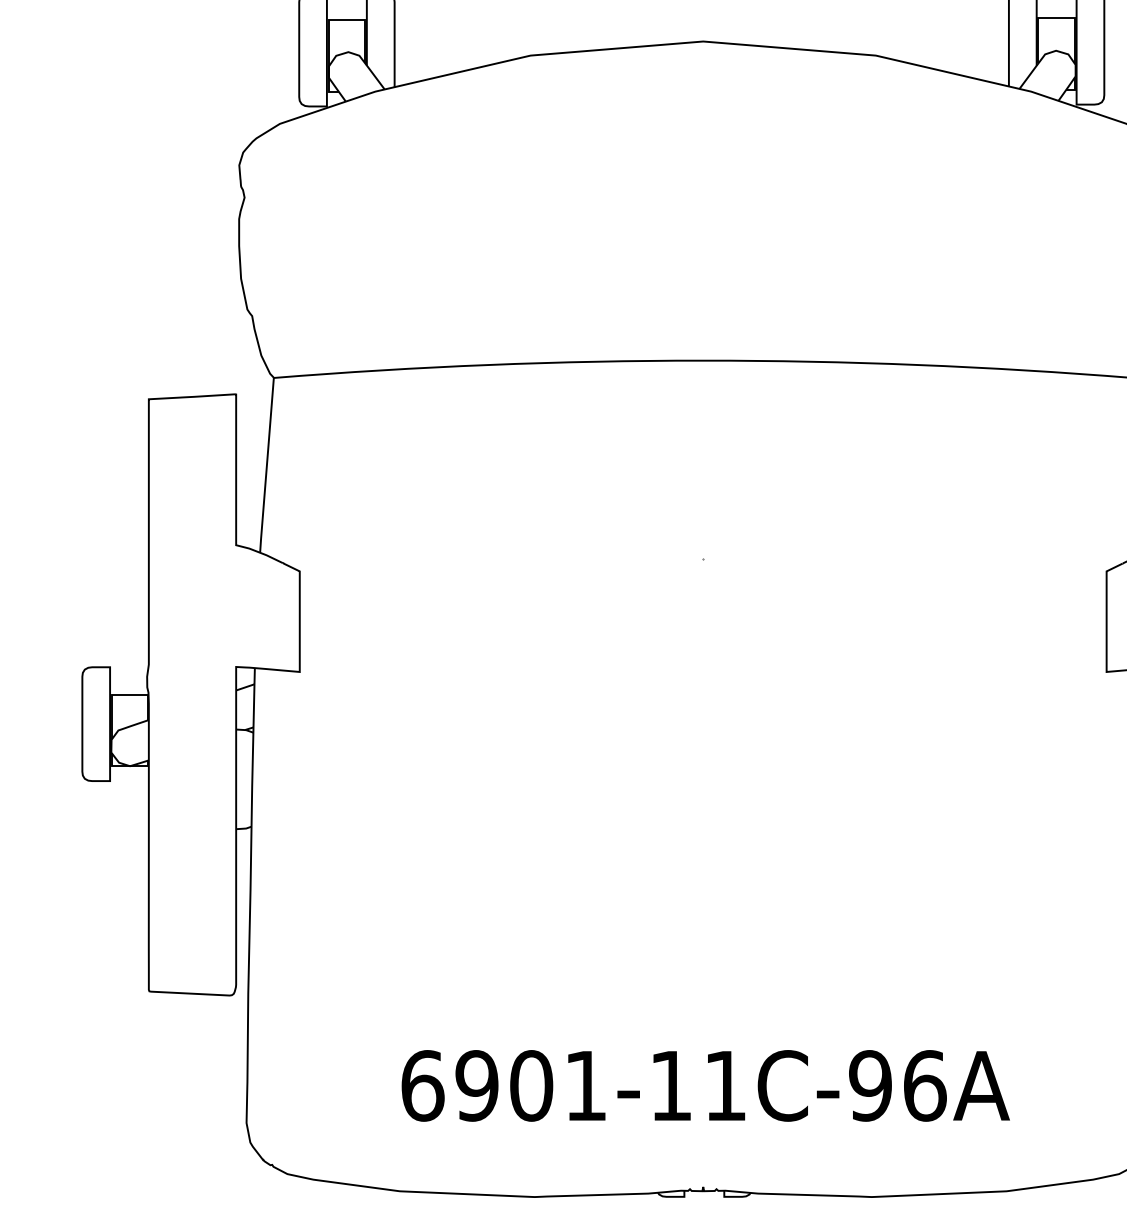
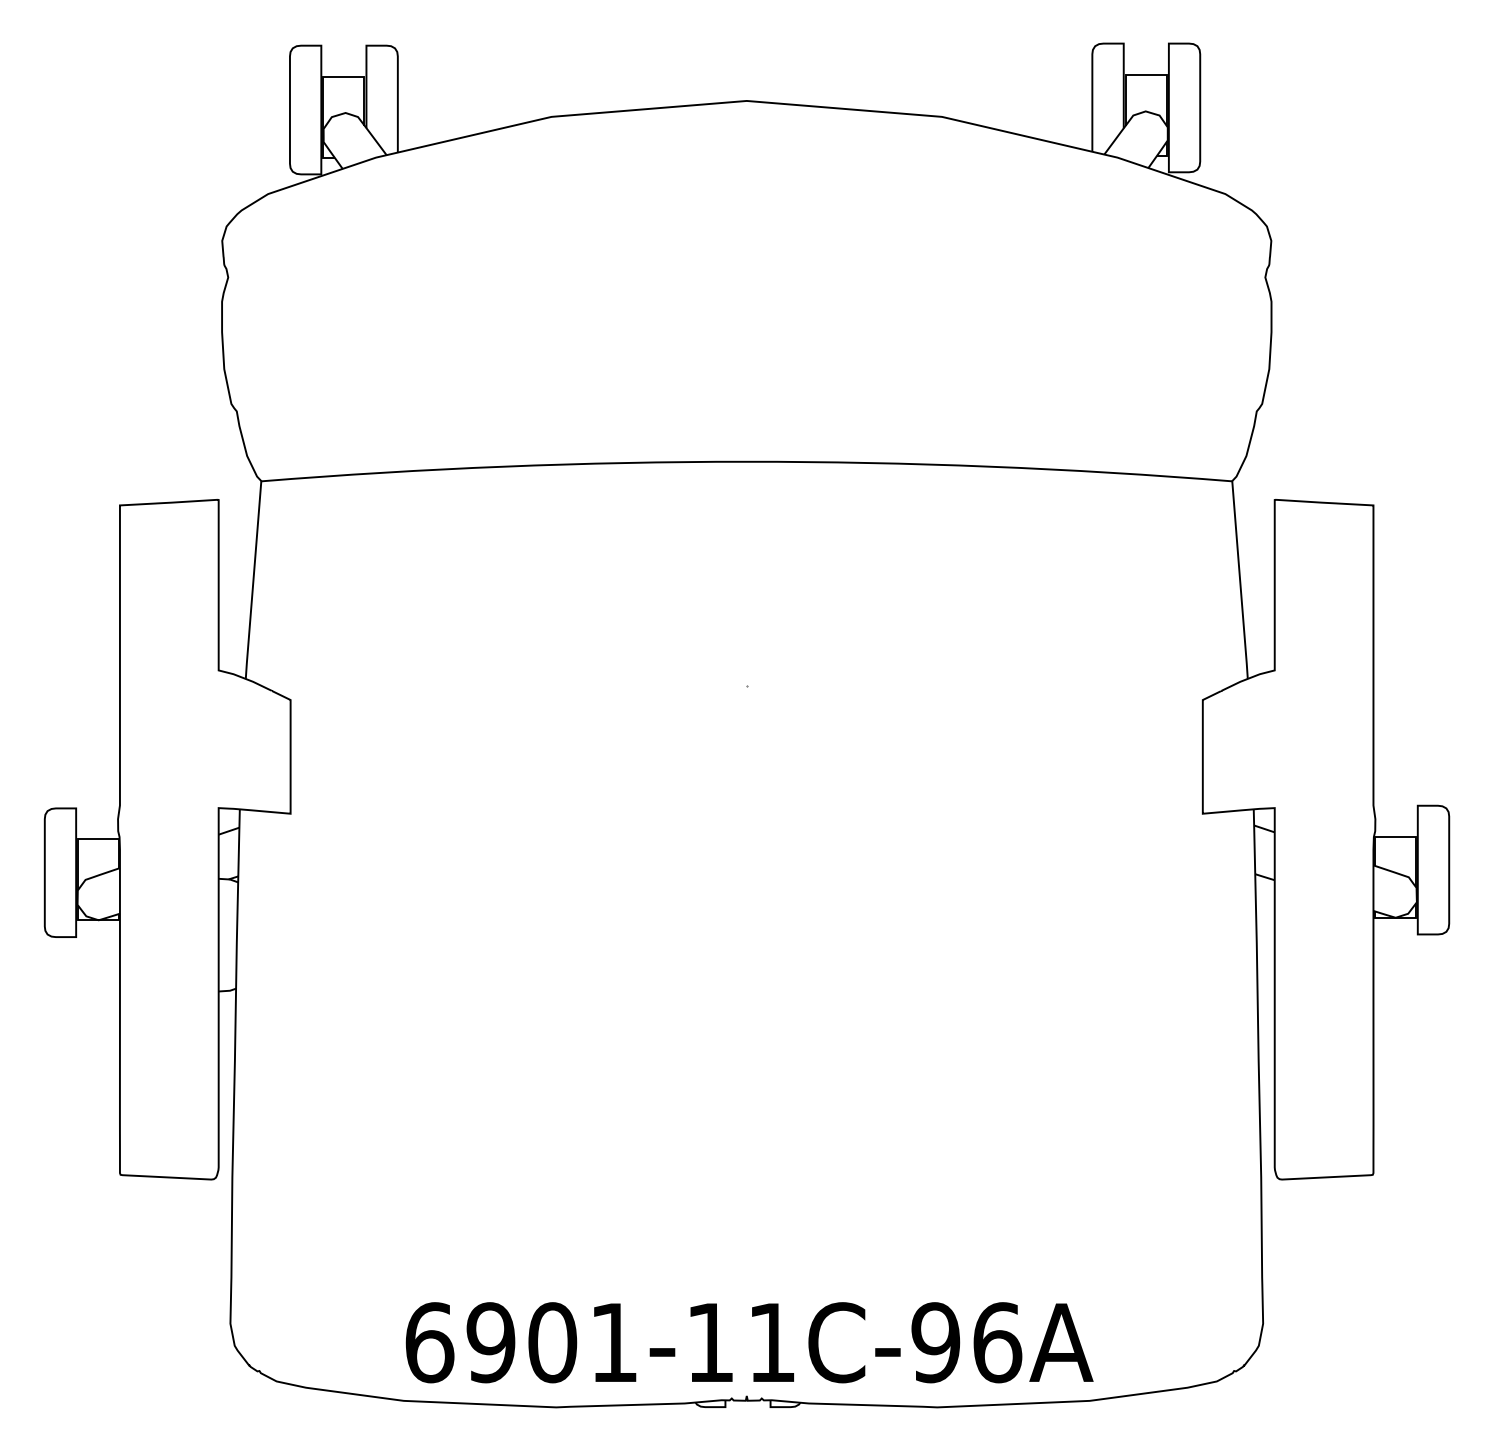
text: (705, 1085) -> (749, 1342), moved

